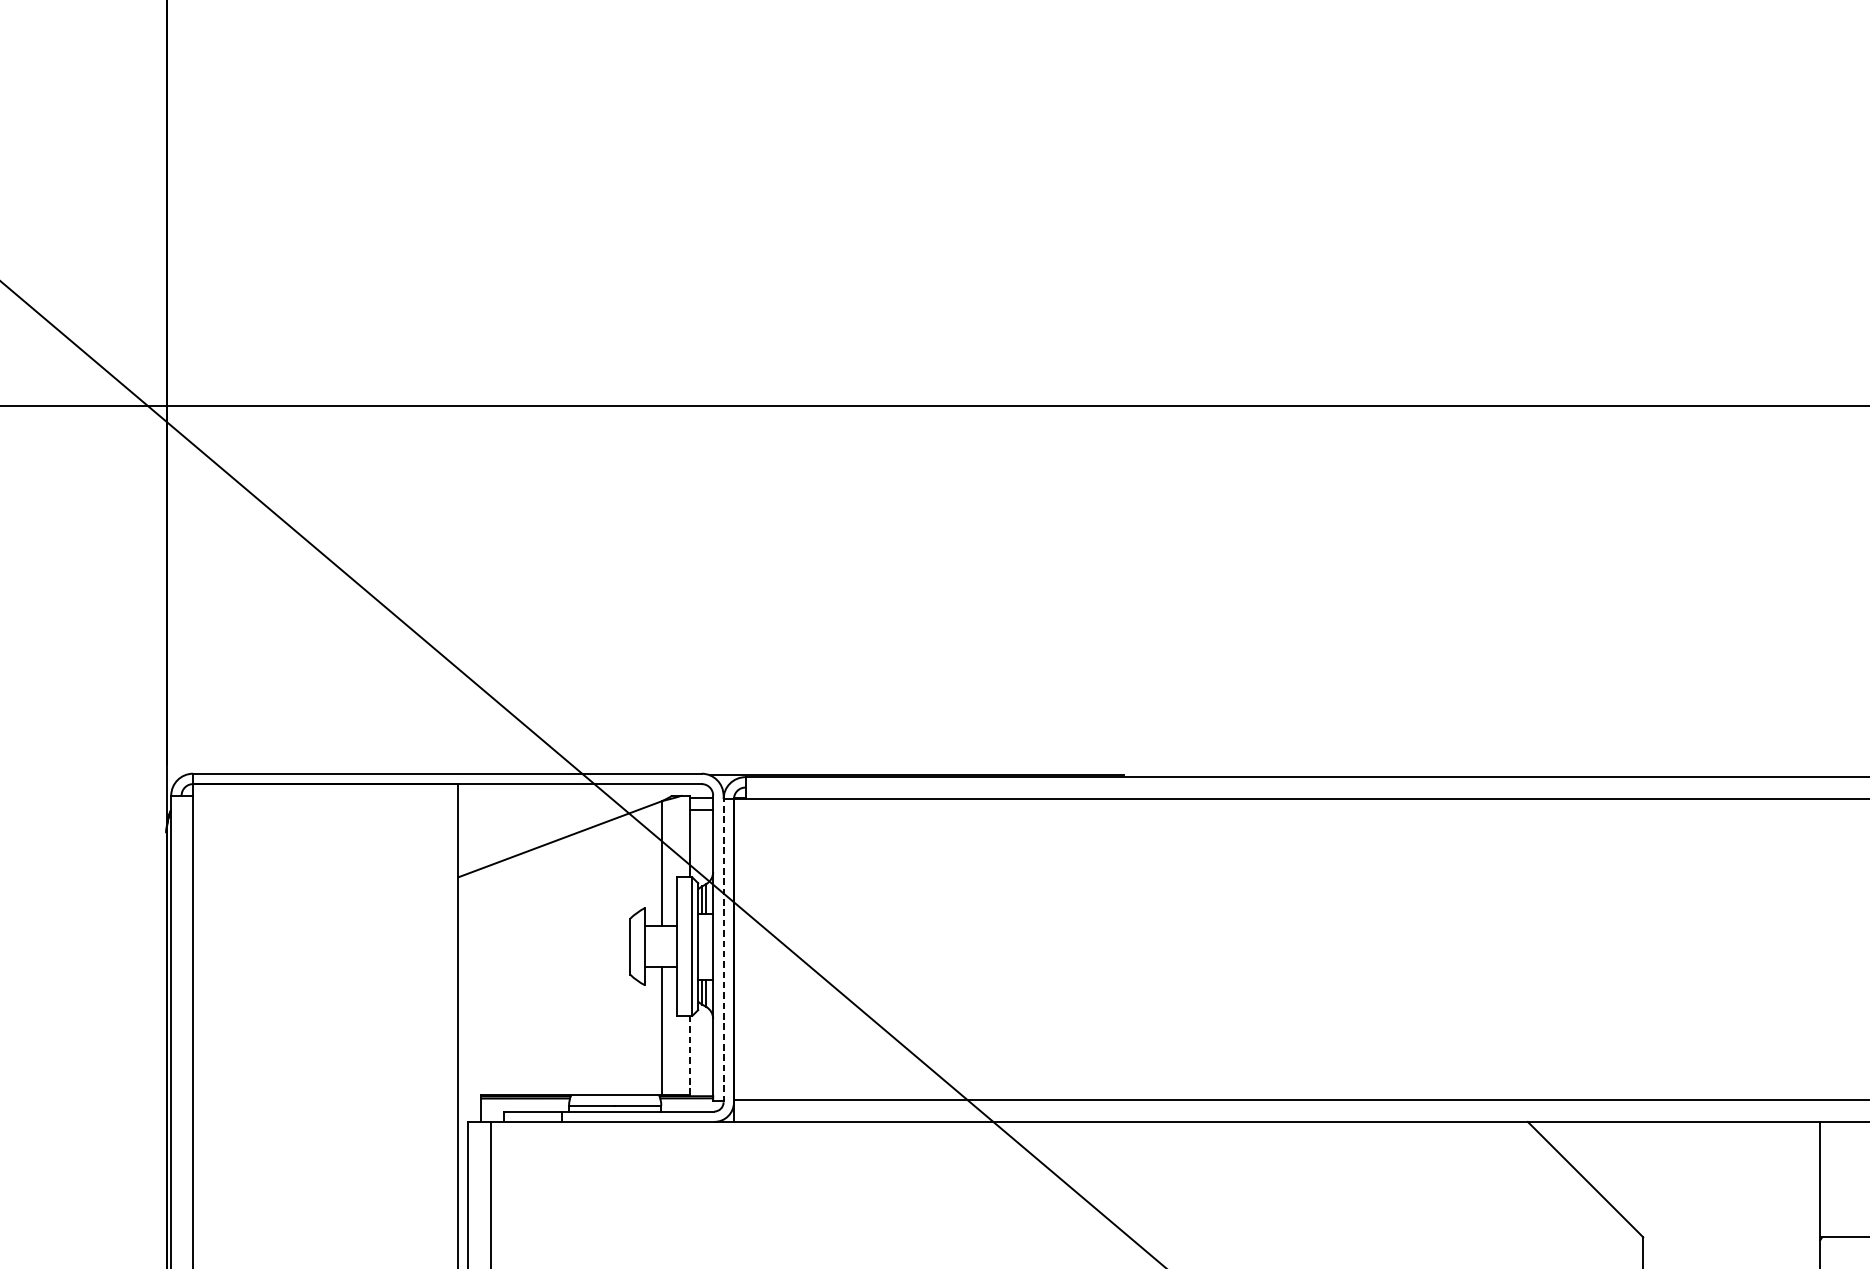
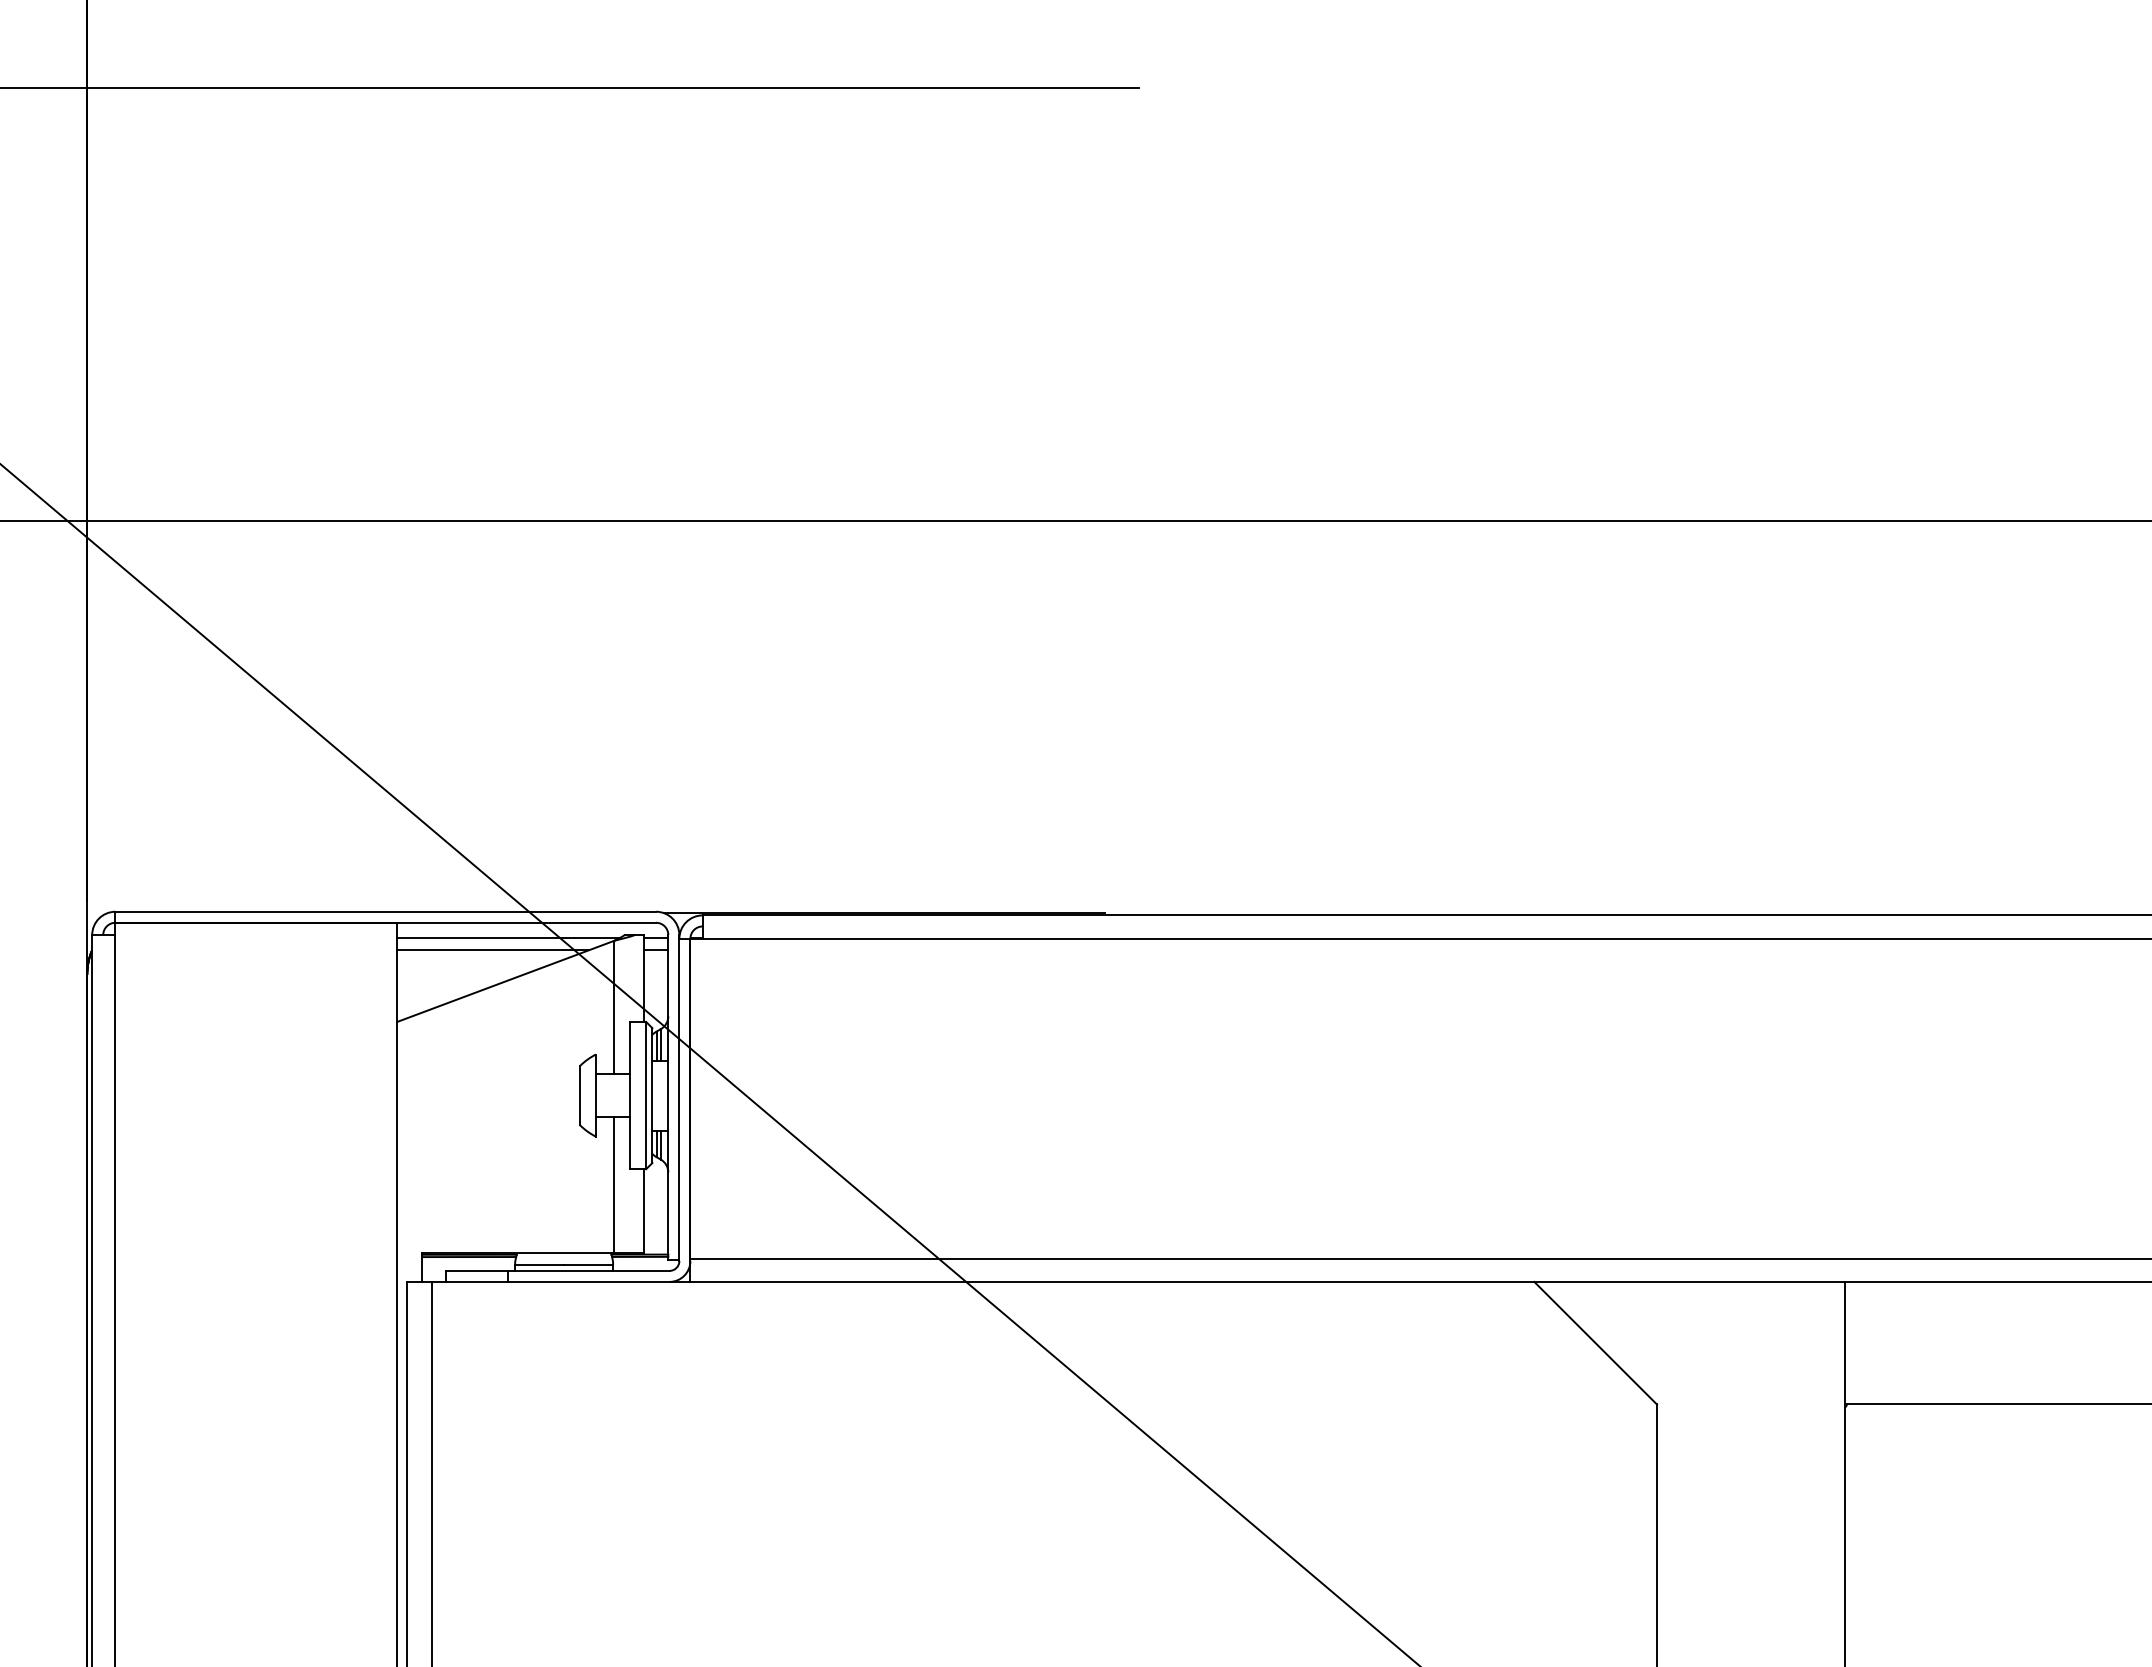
line: (562, 798) -> (508, 938), added
line: (547, 810) -> (492, 950), added
line: (723, 950) -> (679, 1099), dashed -> solid
line: (689, 1055) -> (643, 1211), dashed -> solid

